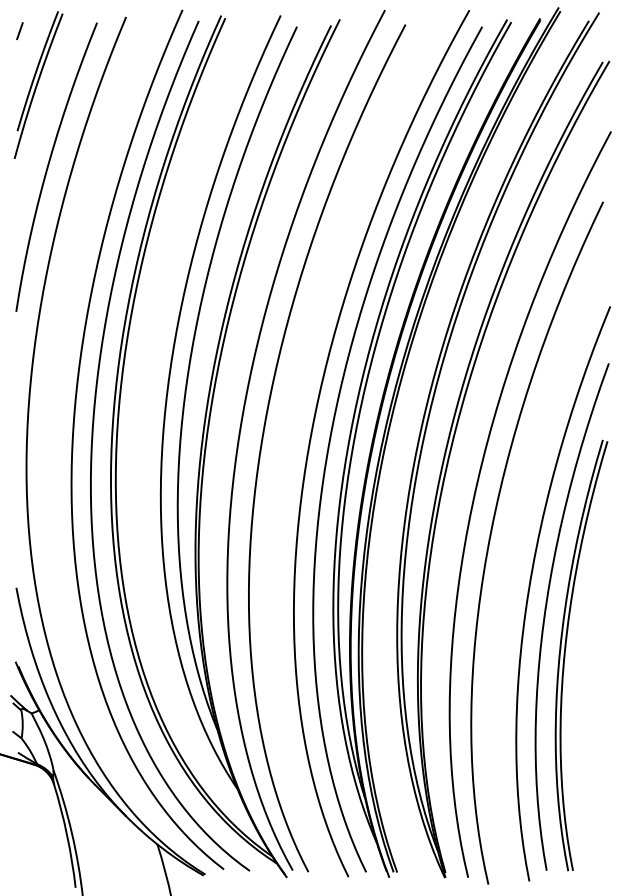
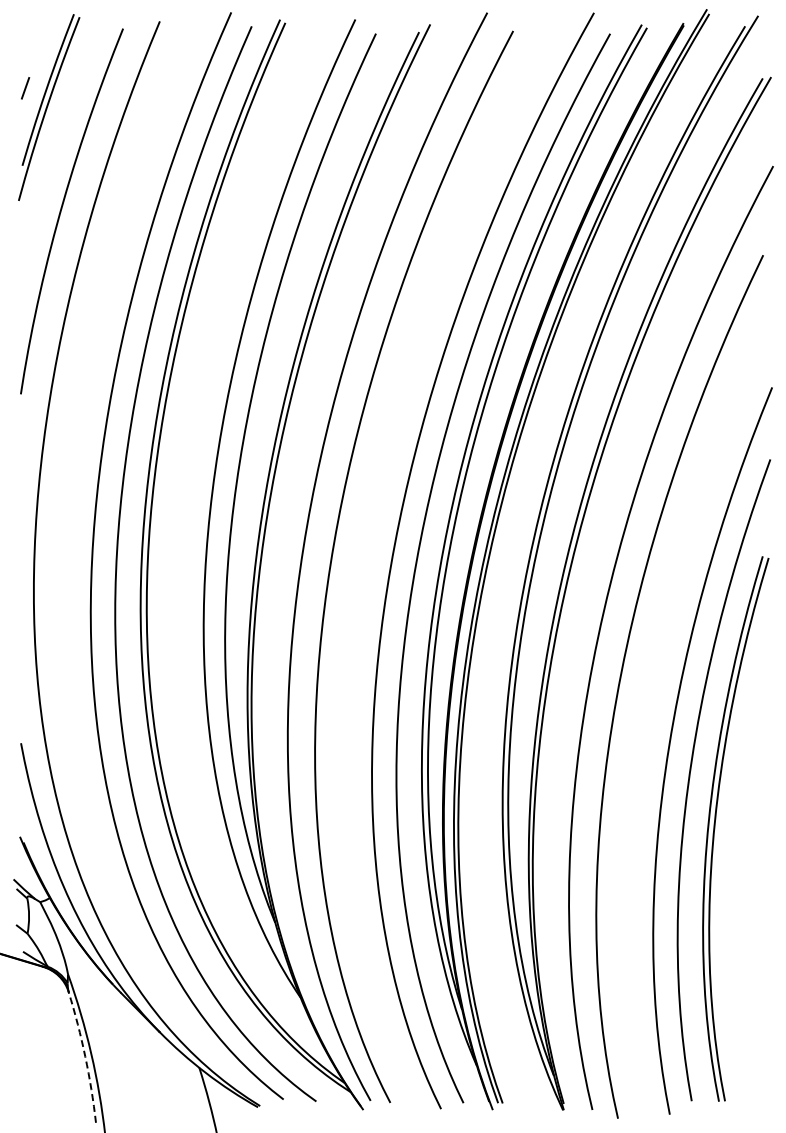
line: (19, 31) -> (25, 88), moved
arc: (67, 835) -> (85, 1056), solid -> dashed

